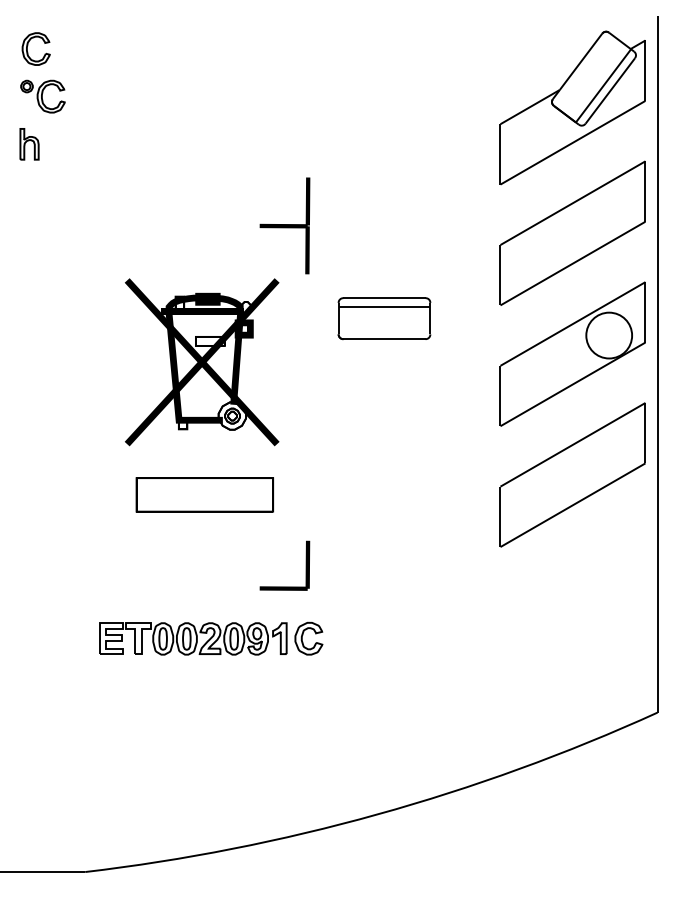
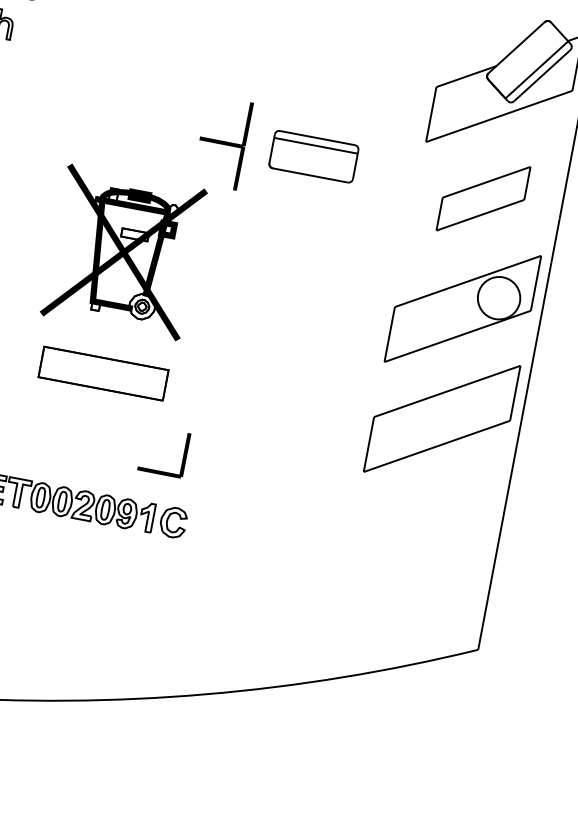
part: (572, 232) -> (483, 198), size x0.6
part: (384, 318) -> (313, 156), moved

